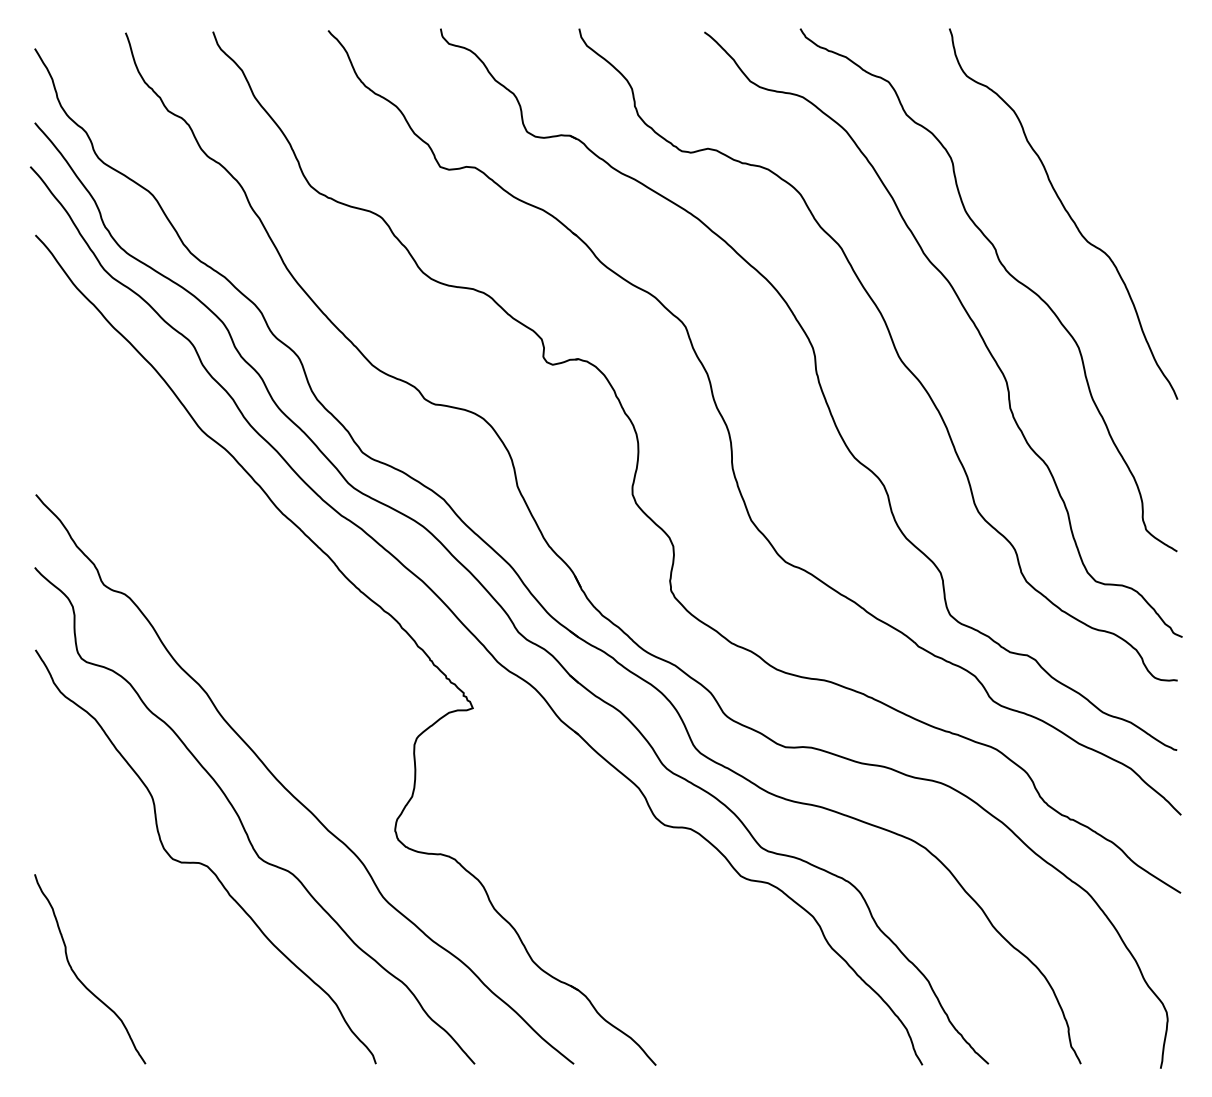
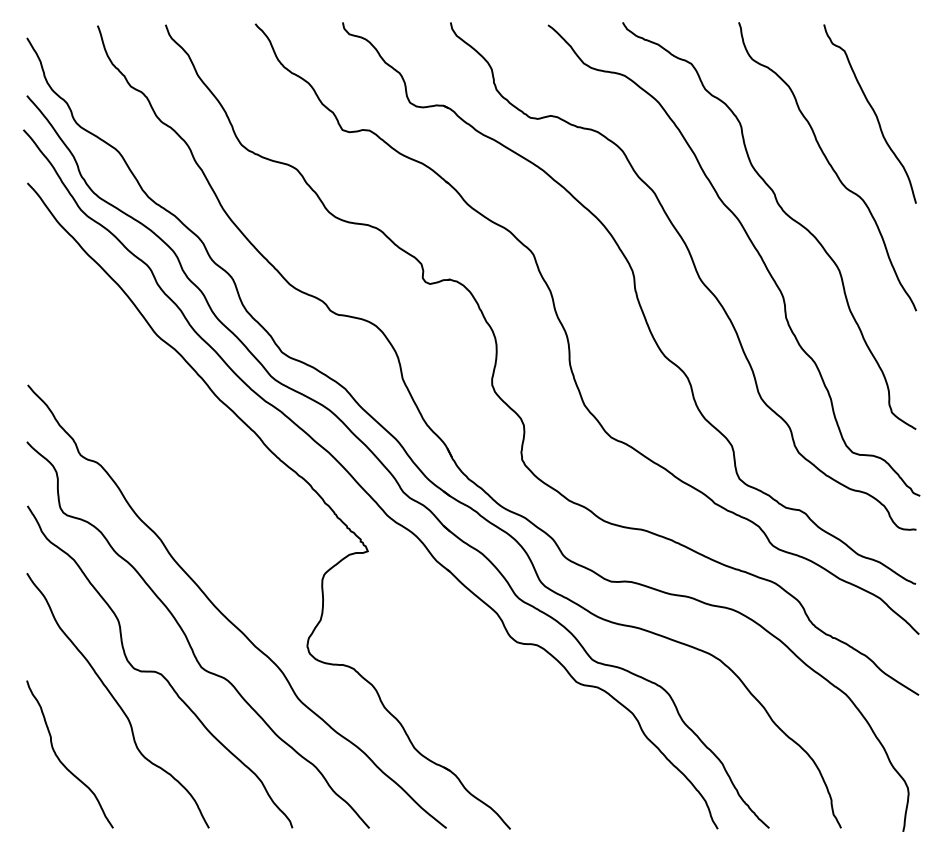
curve: (1122, 144) -> (873, 112), added
curve: (149, 899) -> (116, 700), added

